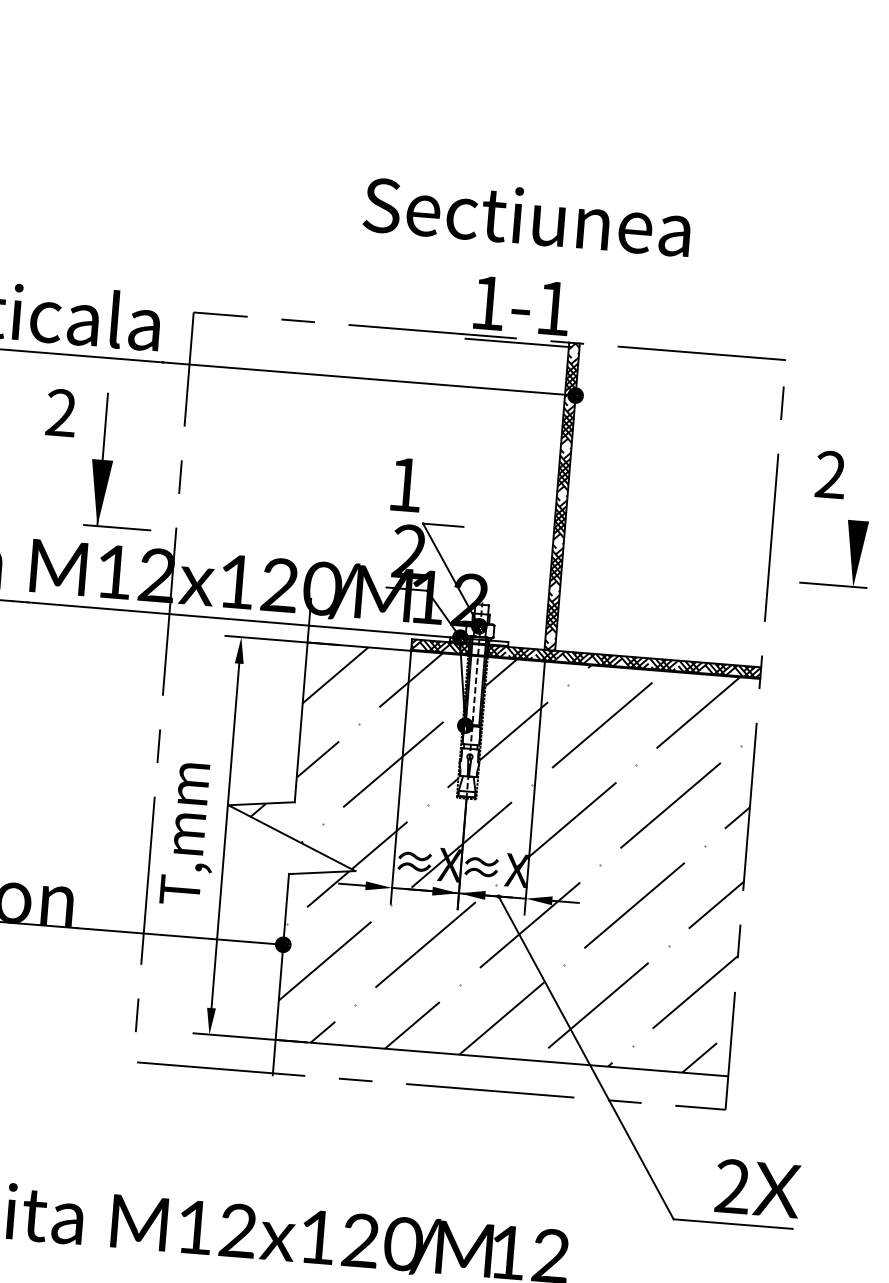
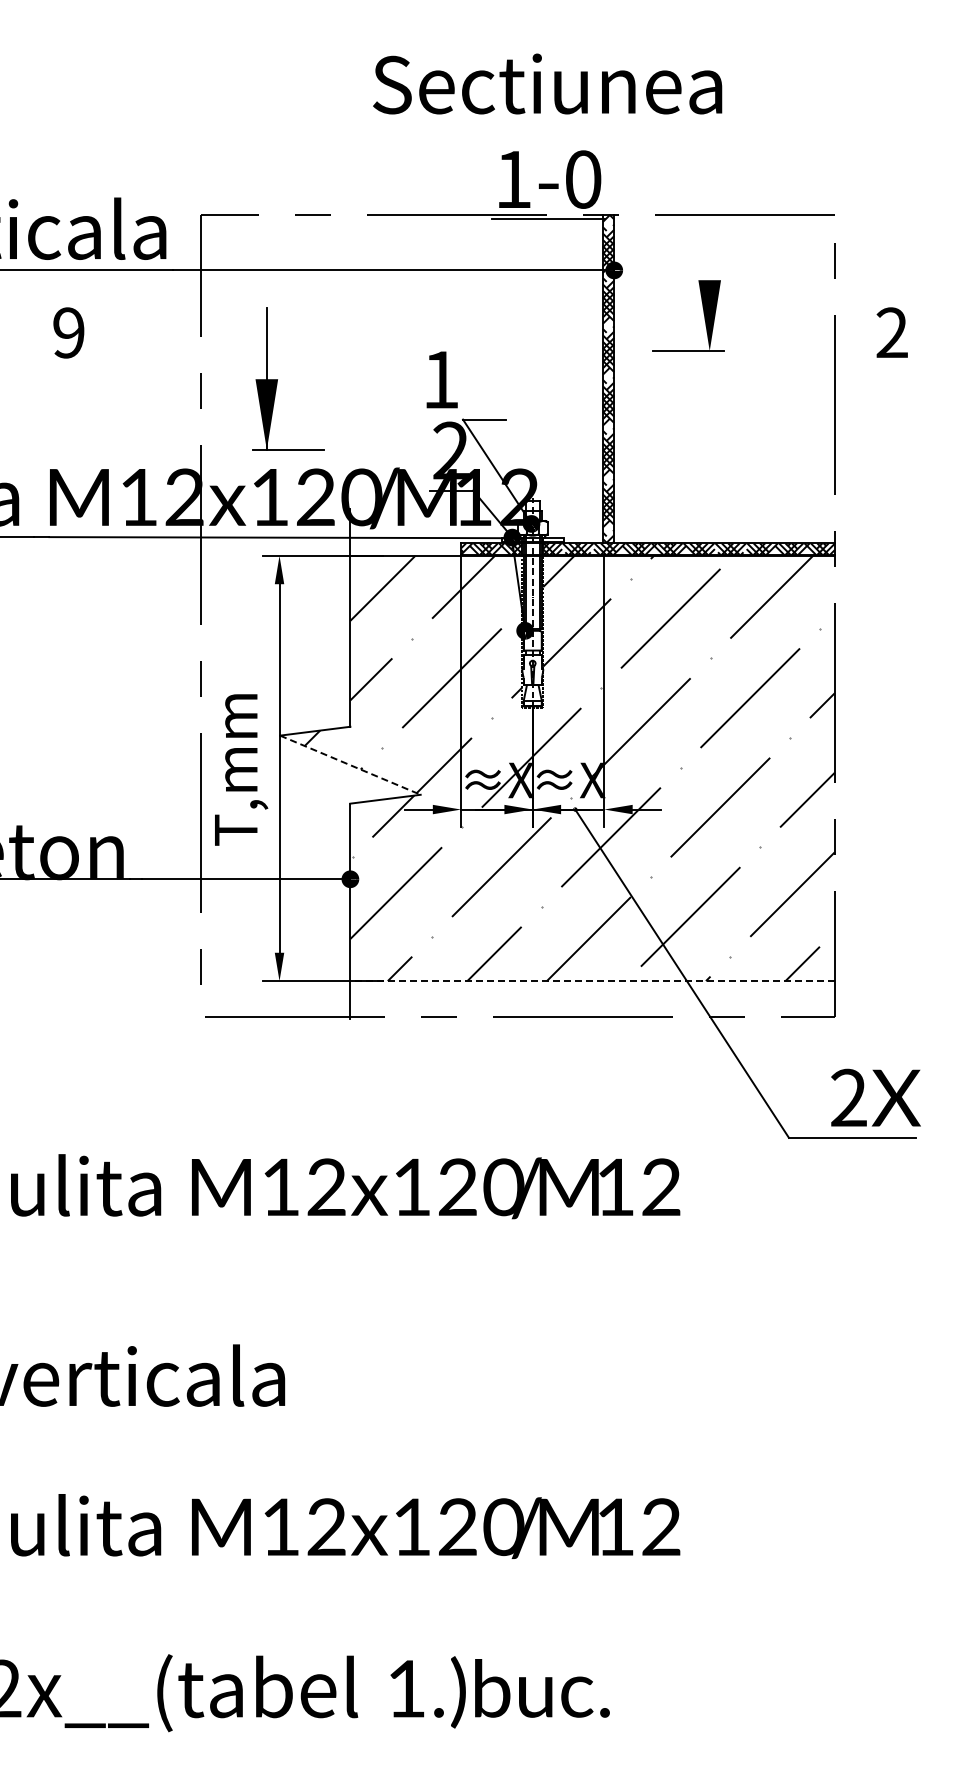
text: (553, 308) -> (583, 179), 1-1 -> 1-0
text: (60, 412) -> (68, 332), 2 -> 9
part: (112, 460) -> (277, 379), moved
part: (850, 552) -> (703, 314), moved
line: (291, 838) -> (350, 765), solid -> dashed
line: (501, 1058) -> (592, 981), solid -> dashed

